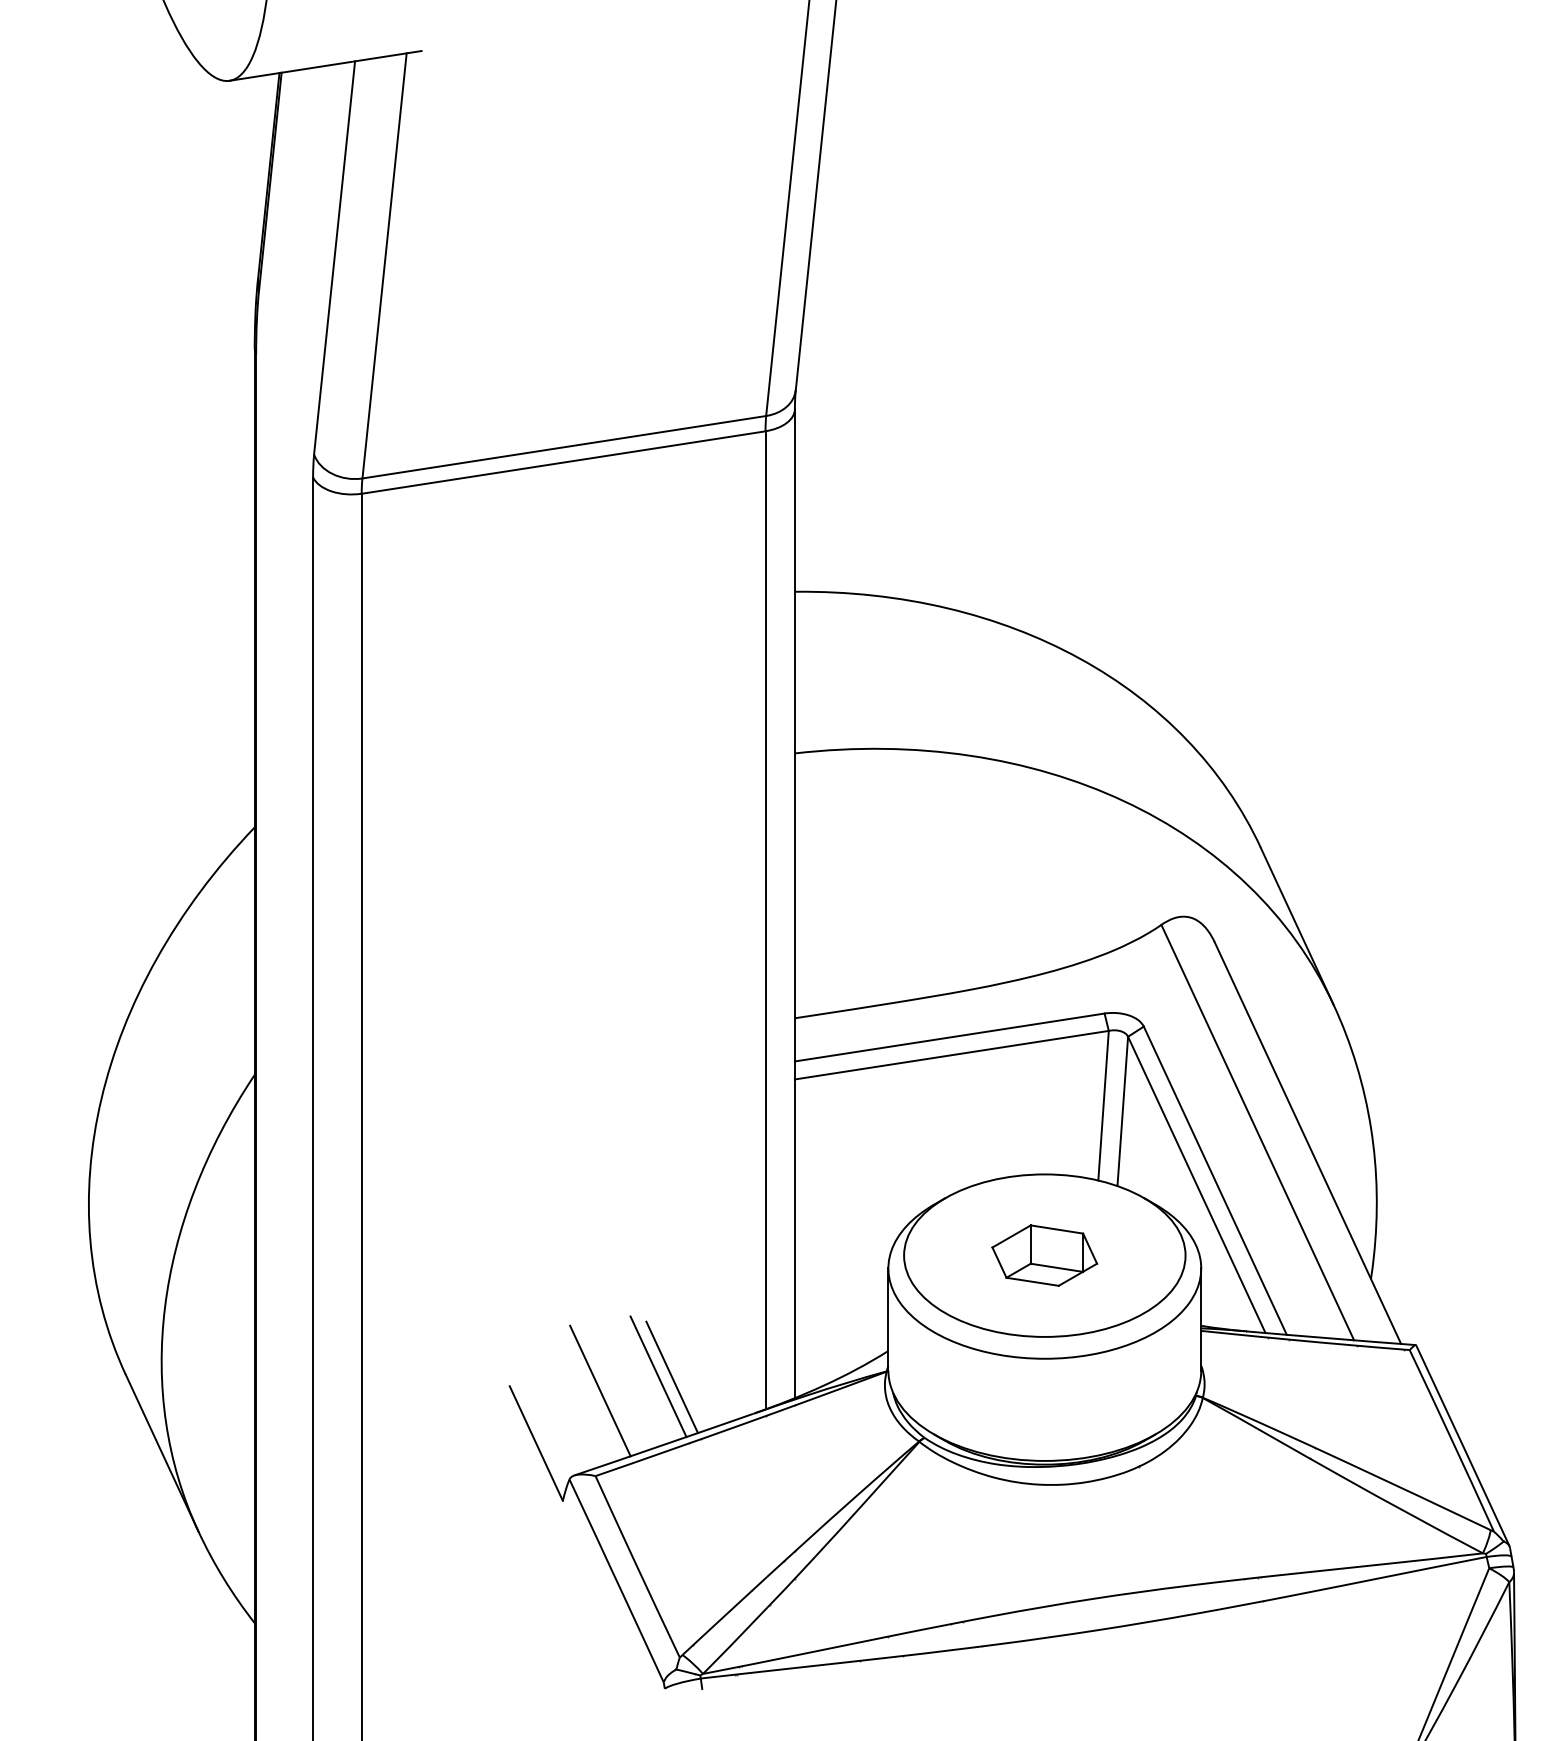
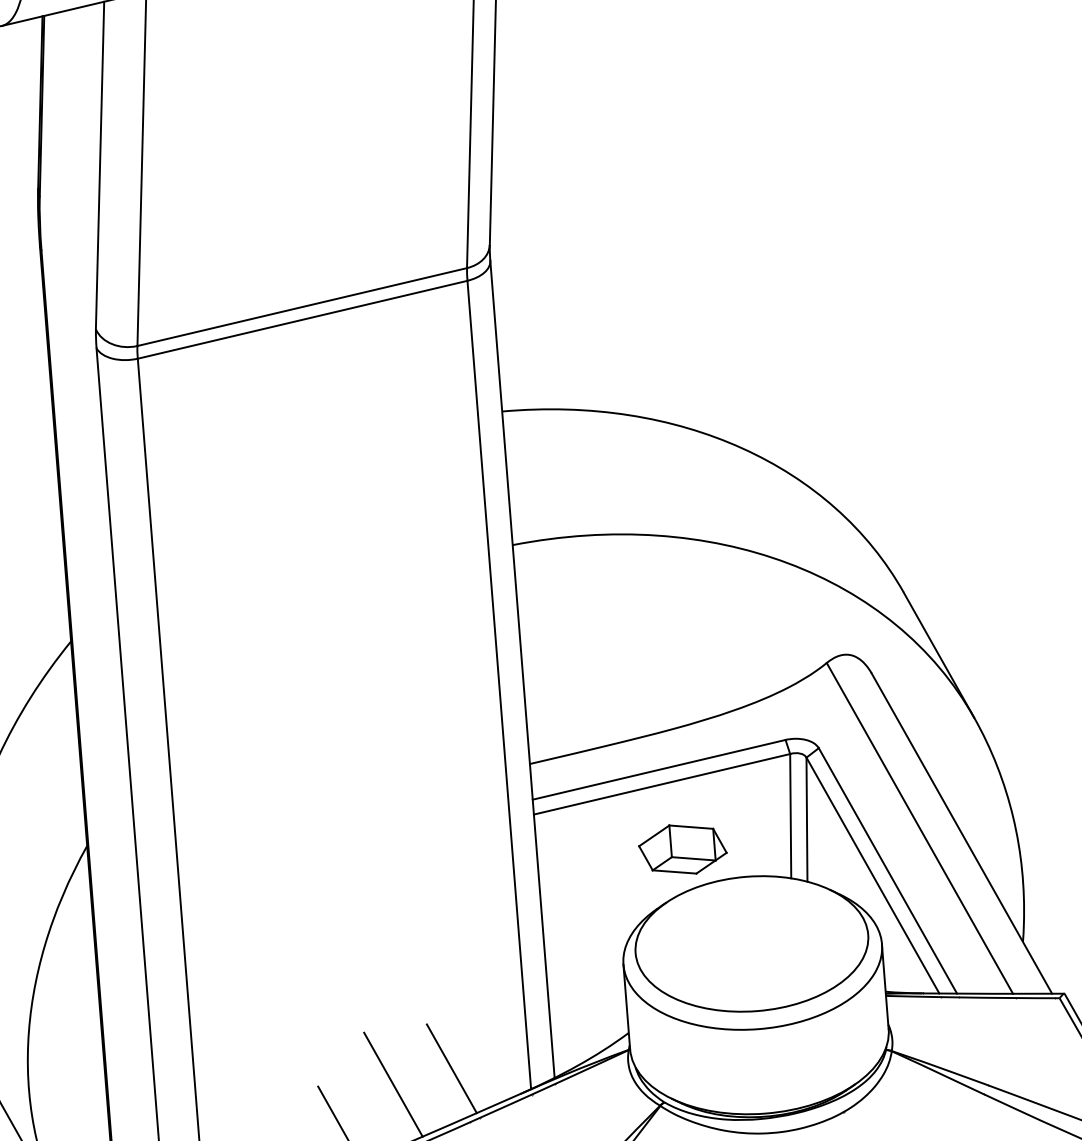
part: (1044, 1255) -> (682, 849), moved
line: (658, 1376) -> (440, 1068), removed

